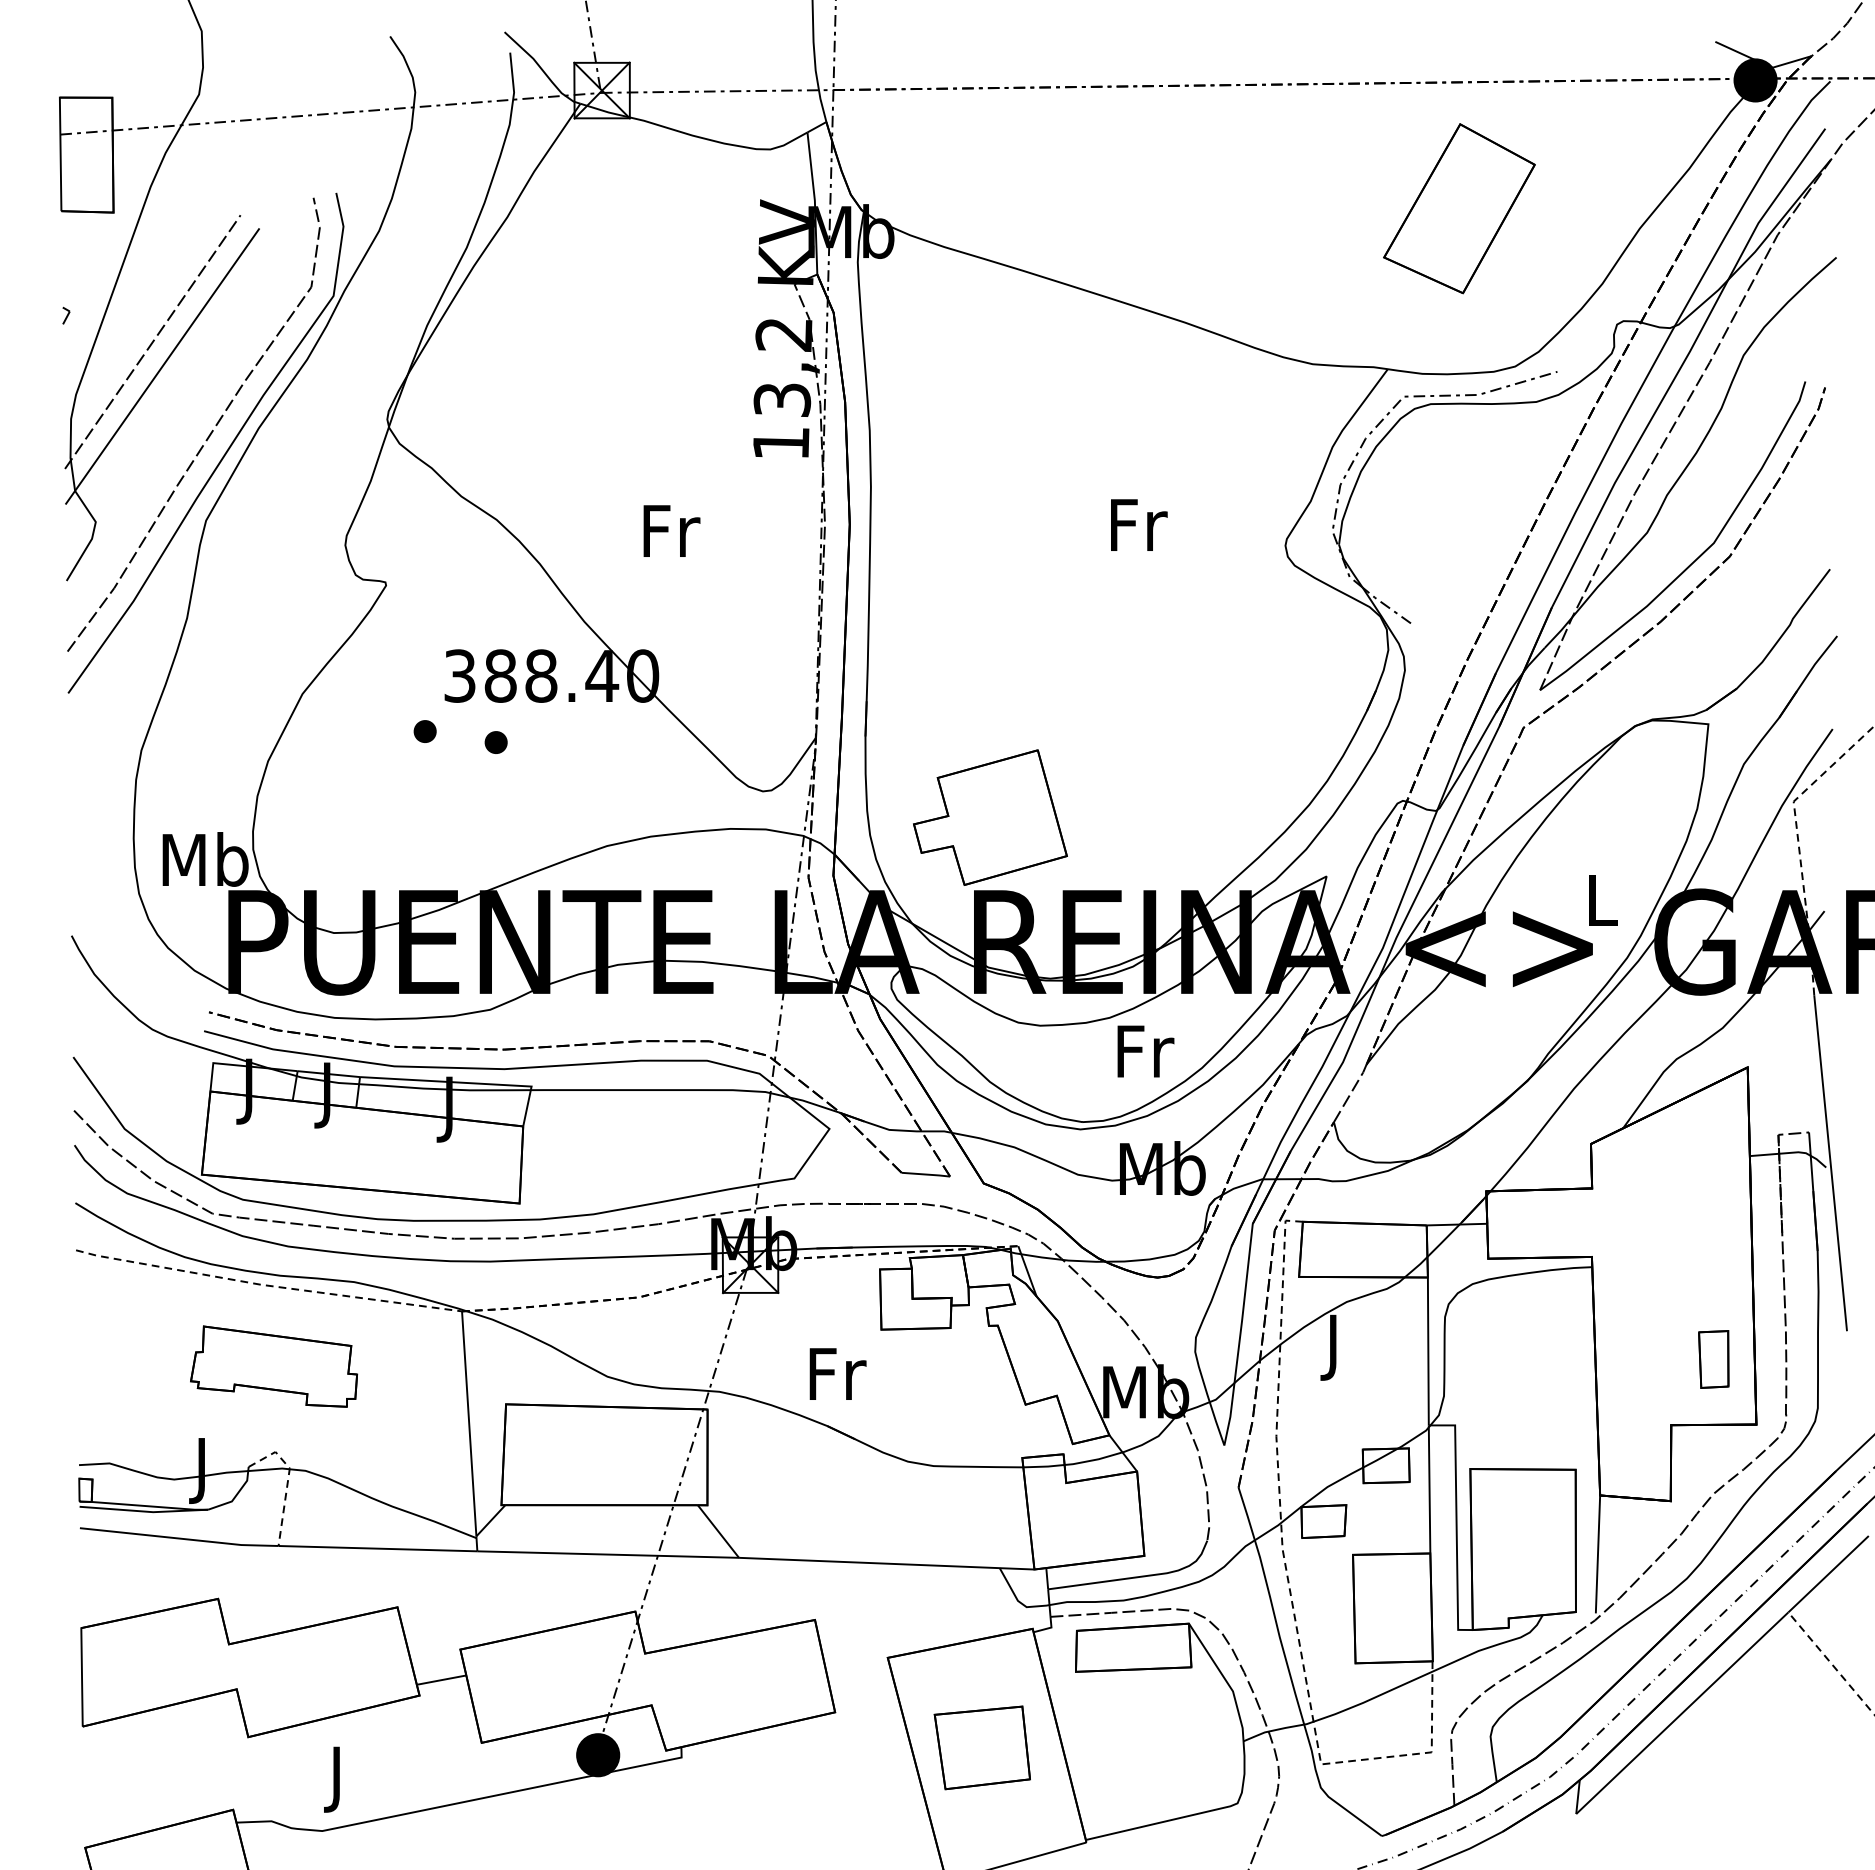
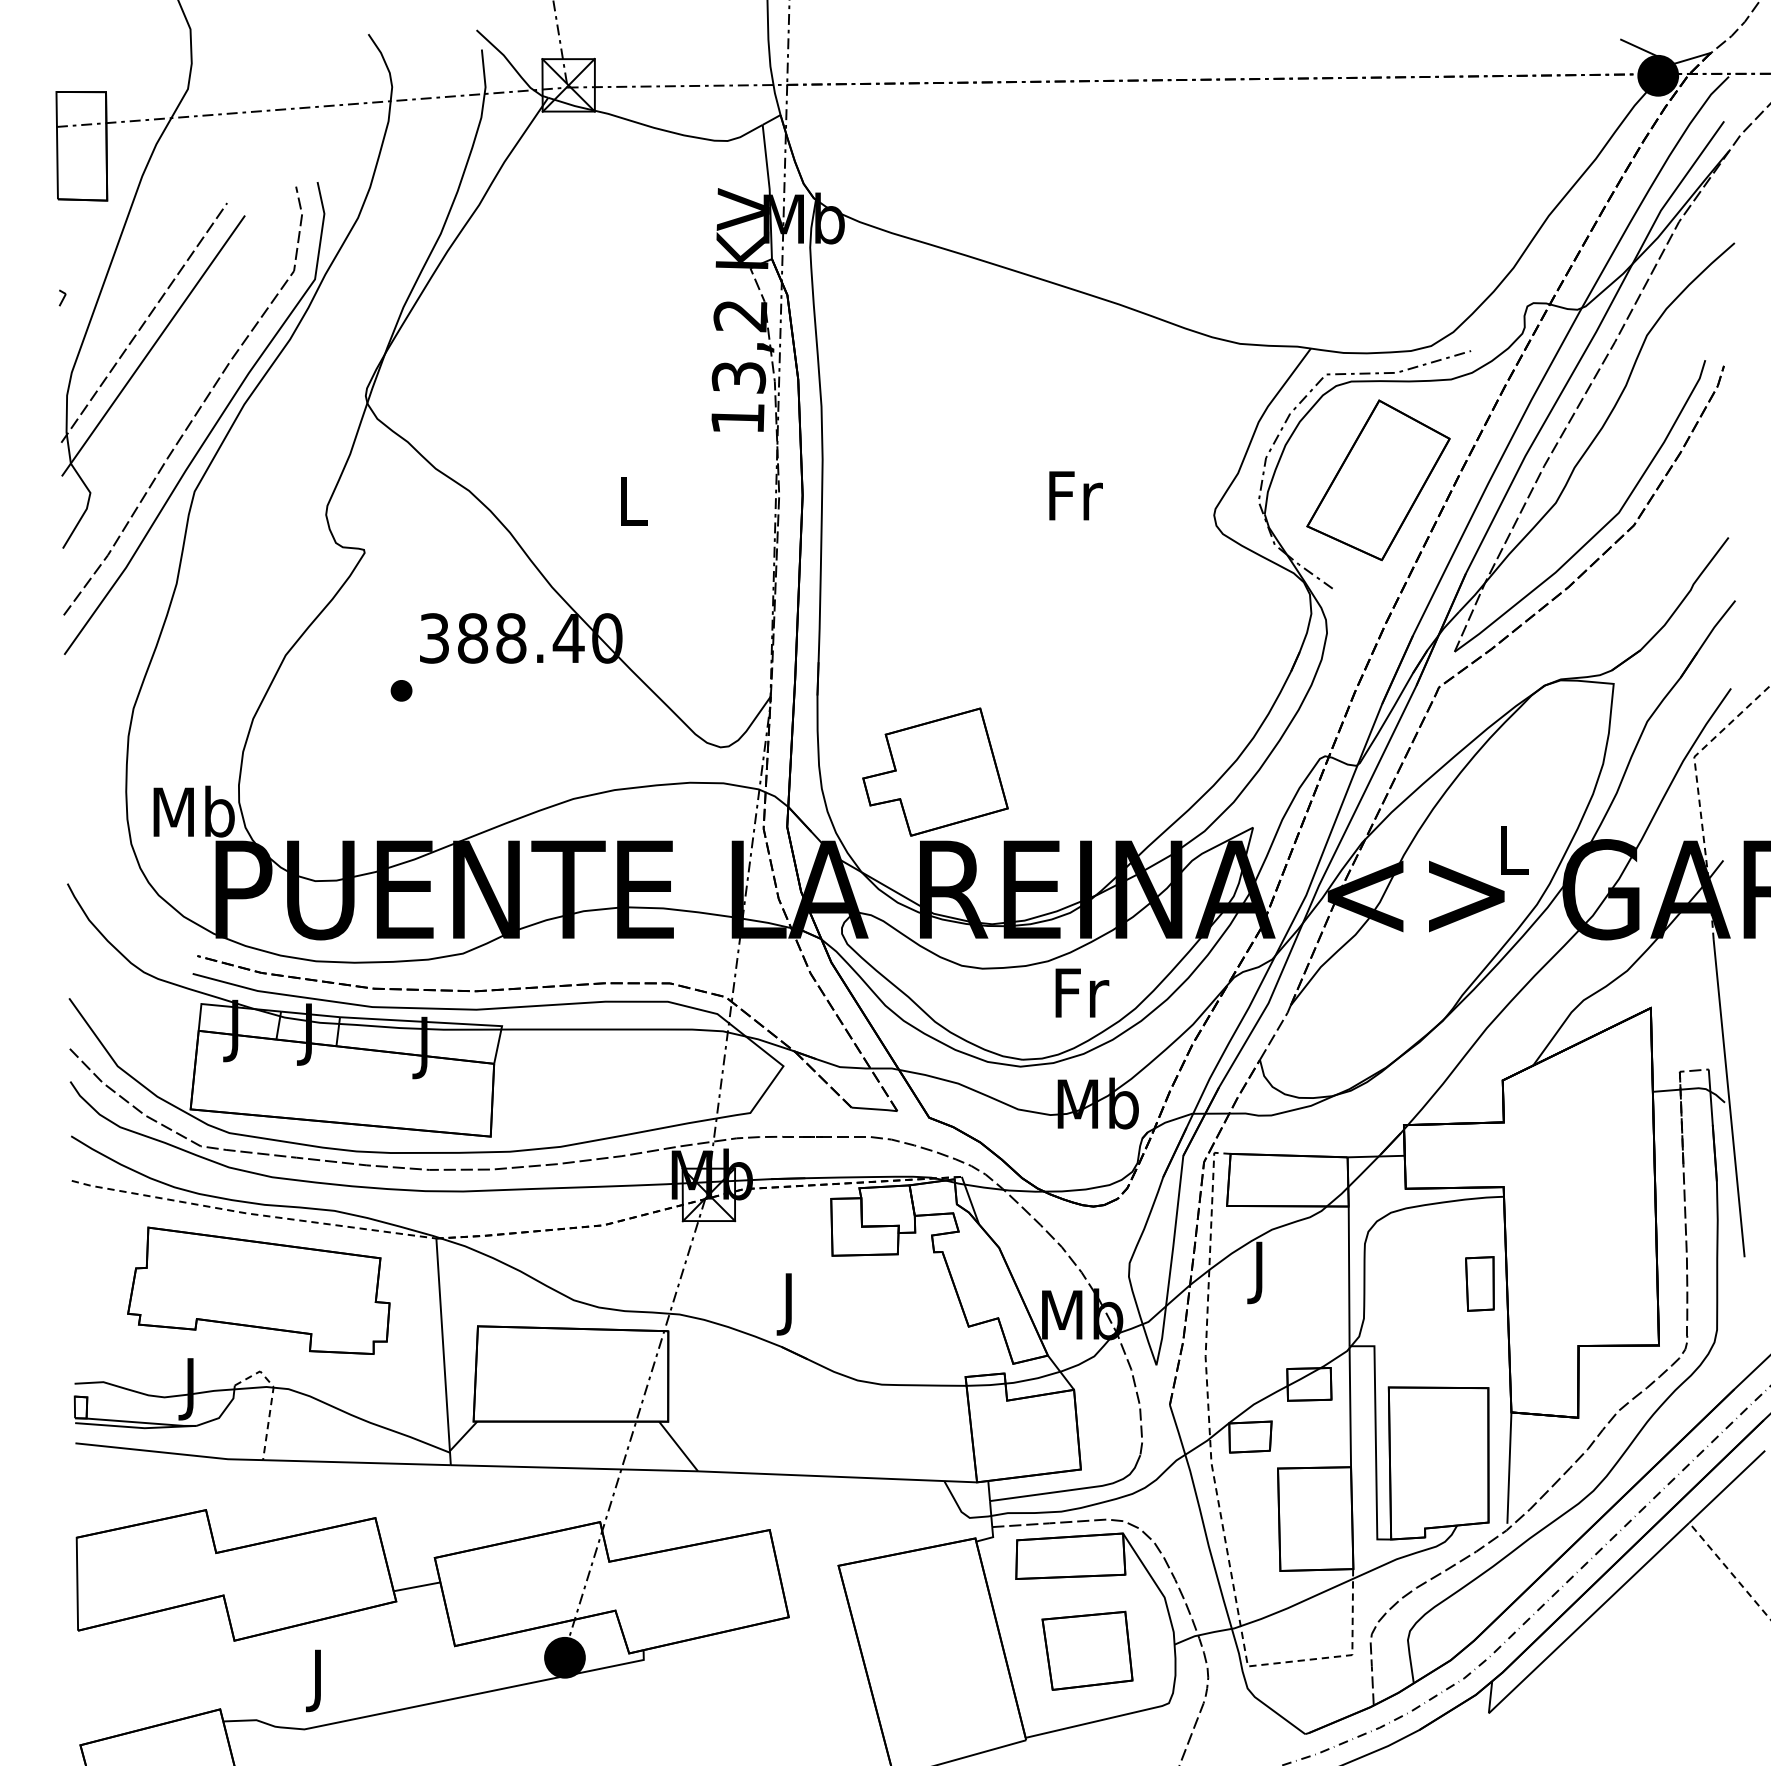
part: (1459, 208) -> (1378, 480), moved
text: (671, 530) -> (634, 500), Fr -> L
part: (495, 742) -> (467, 701), removed
part: (1713, 1359) -> (1479, 1283), moved
part: (273, 1366) -> (258, 1290), size x1.67
text: (837, 1381) -> (791, 1304), Fr -> J
part: (981, 1747) -> (1086, 1650), moved

